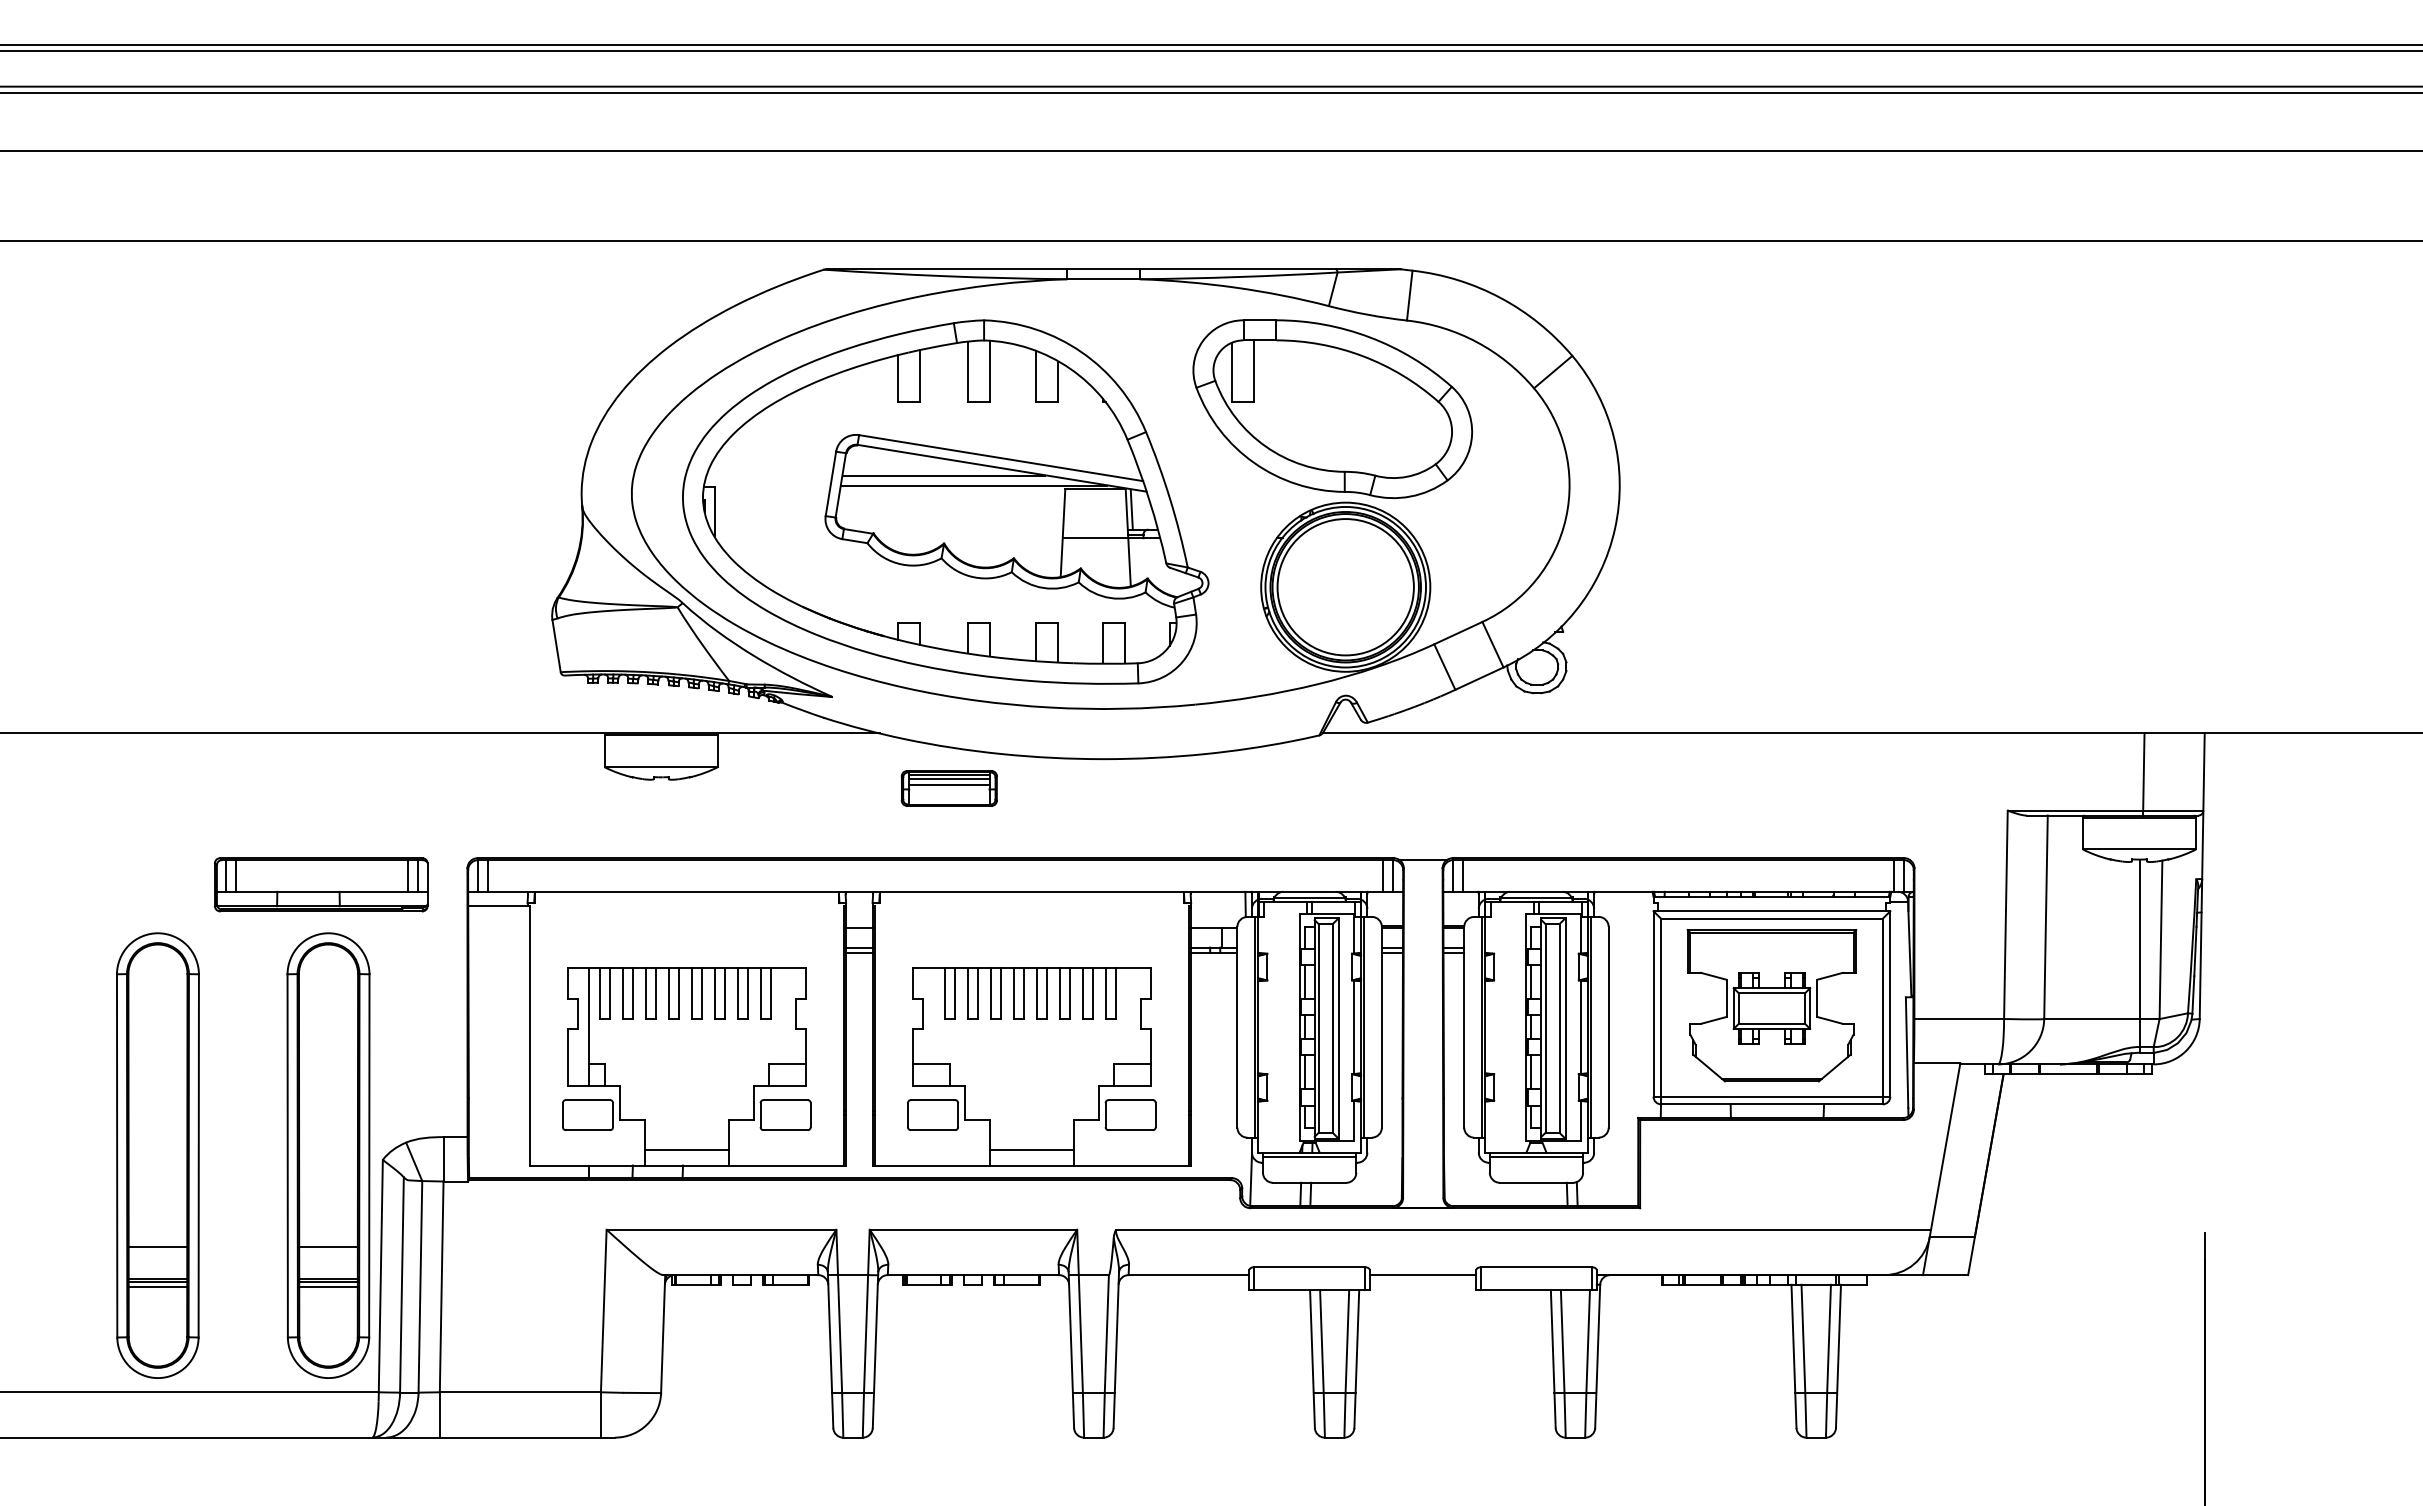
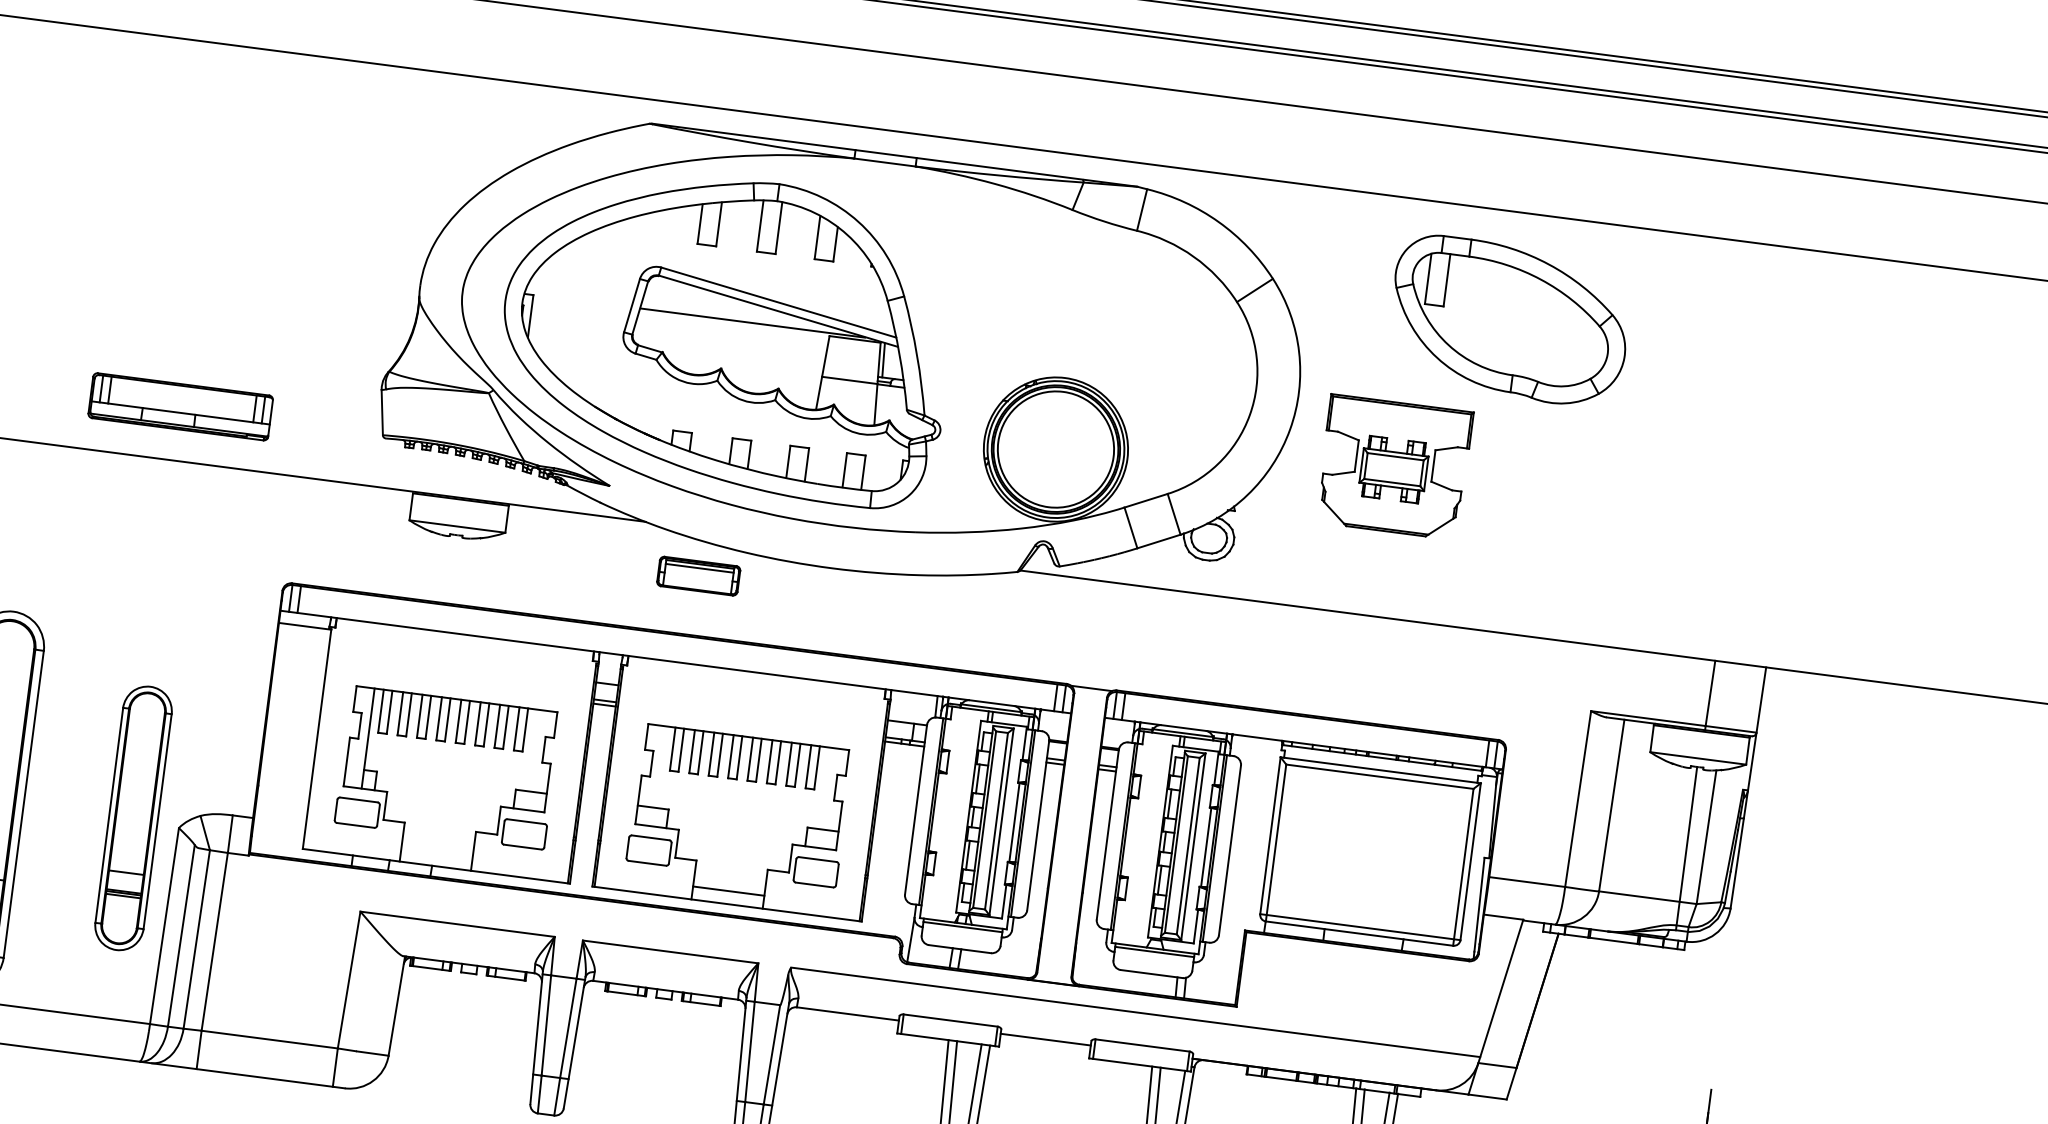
part: (1332, 409) -> (1509, 321), moved
line: (943, 475) -> (728, 310), removed
line: (949, 784) -> (699, 572), removed
part: (321, 884) -> (180, 406), moved
part: (1771, 1005) -> (1393, 467), moved
line: (686, 1150) -> (436, 853), removed
part: (328, 1155) -> (133, 818), size x0.7

